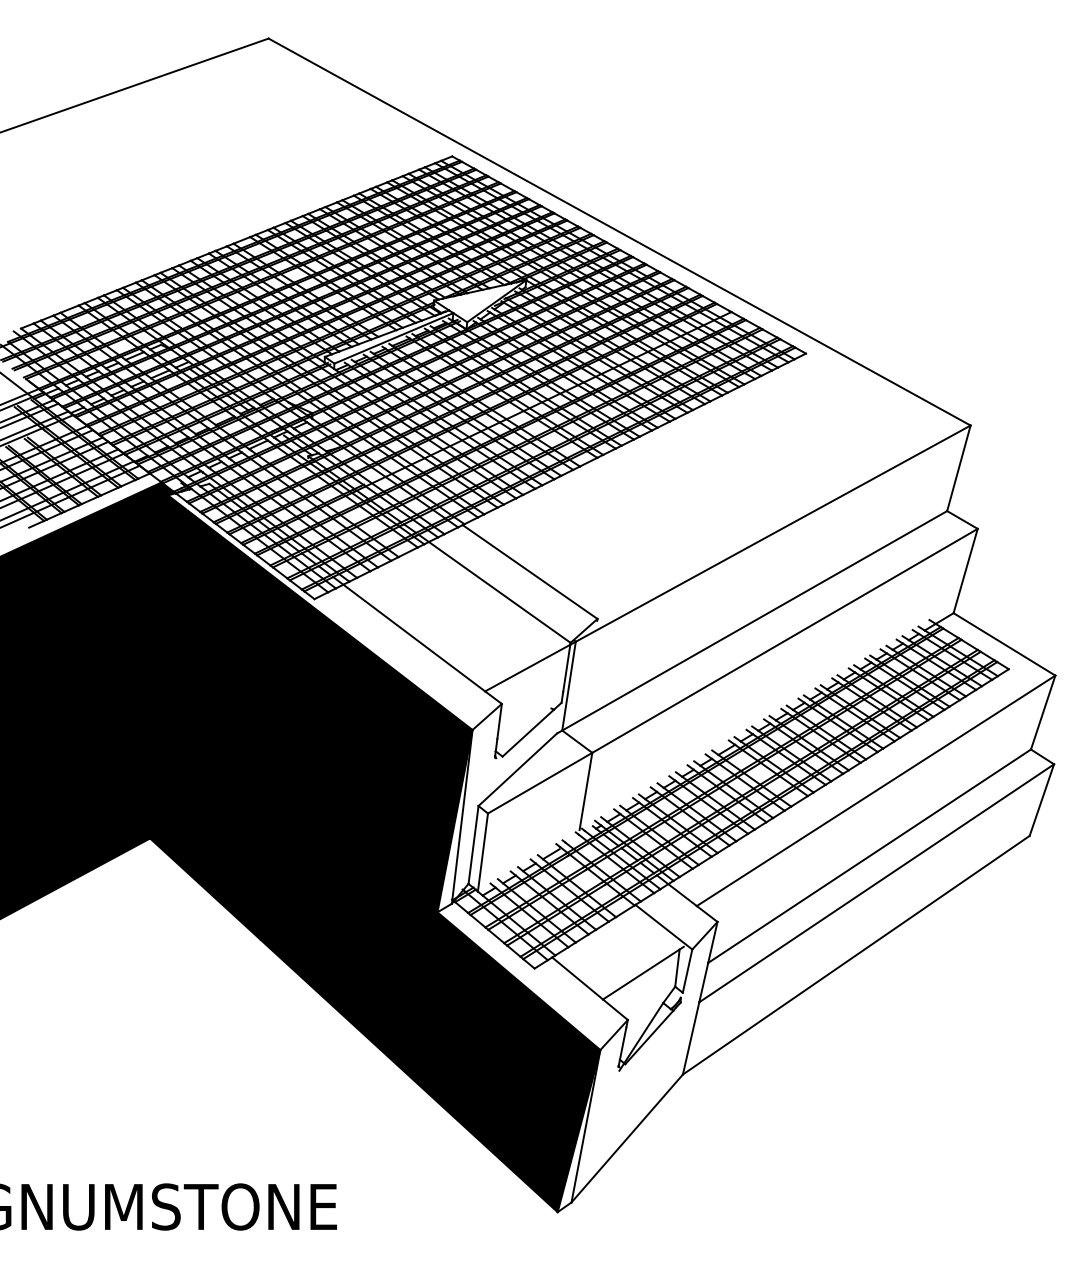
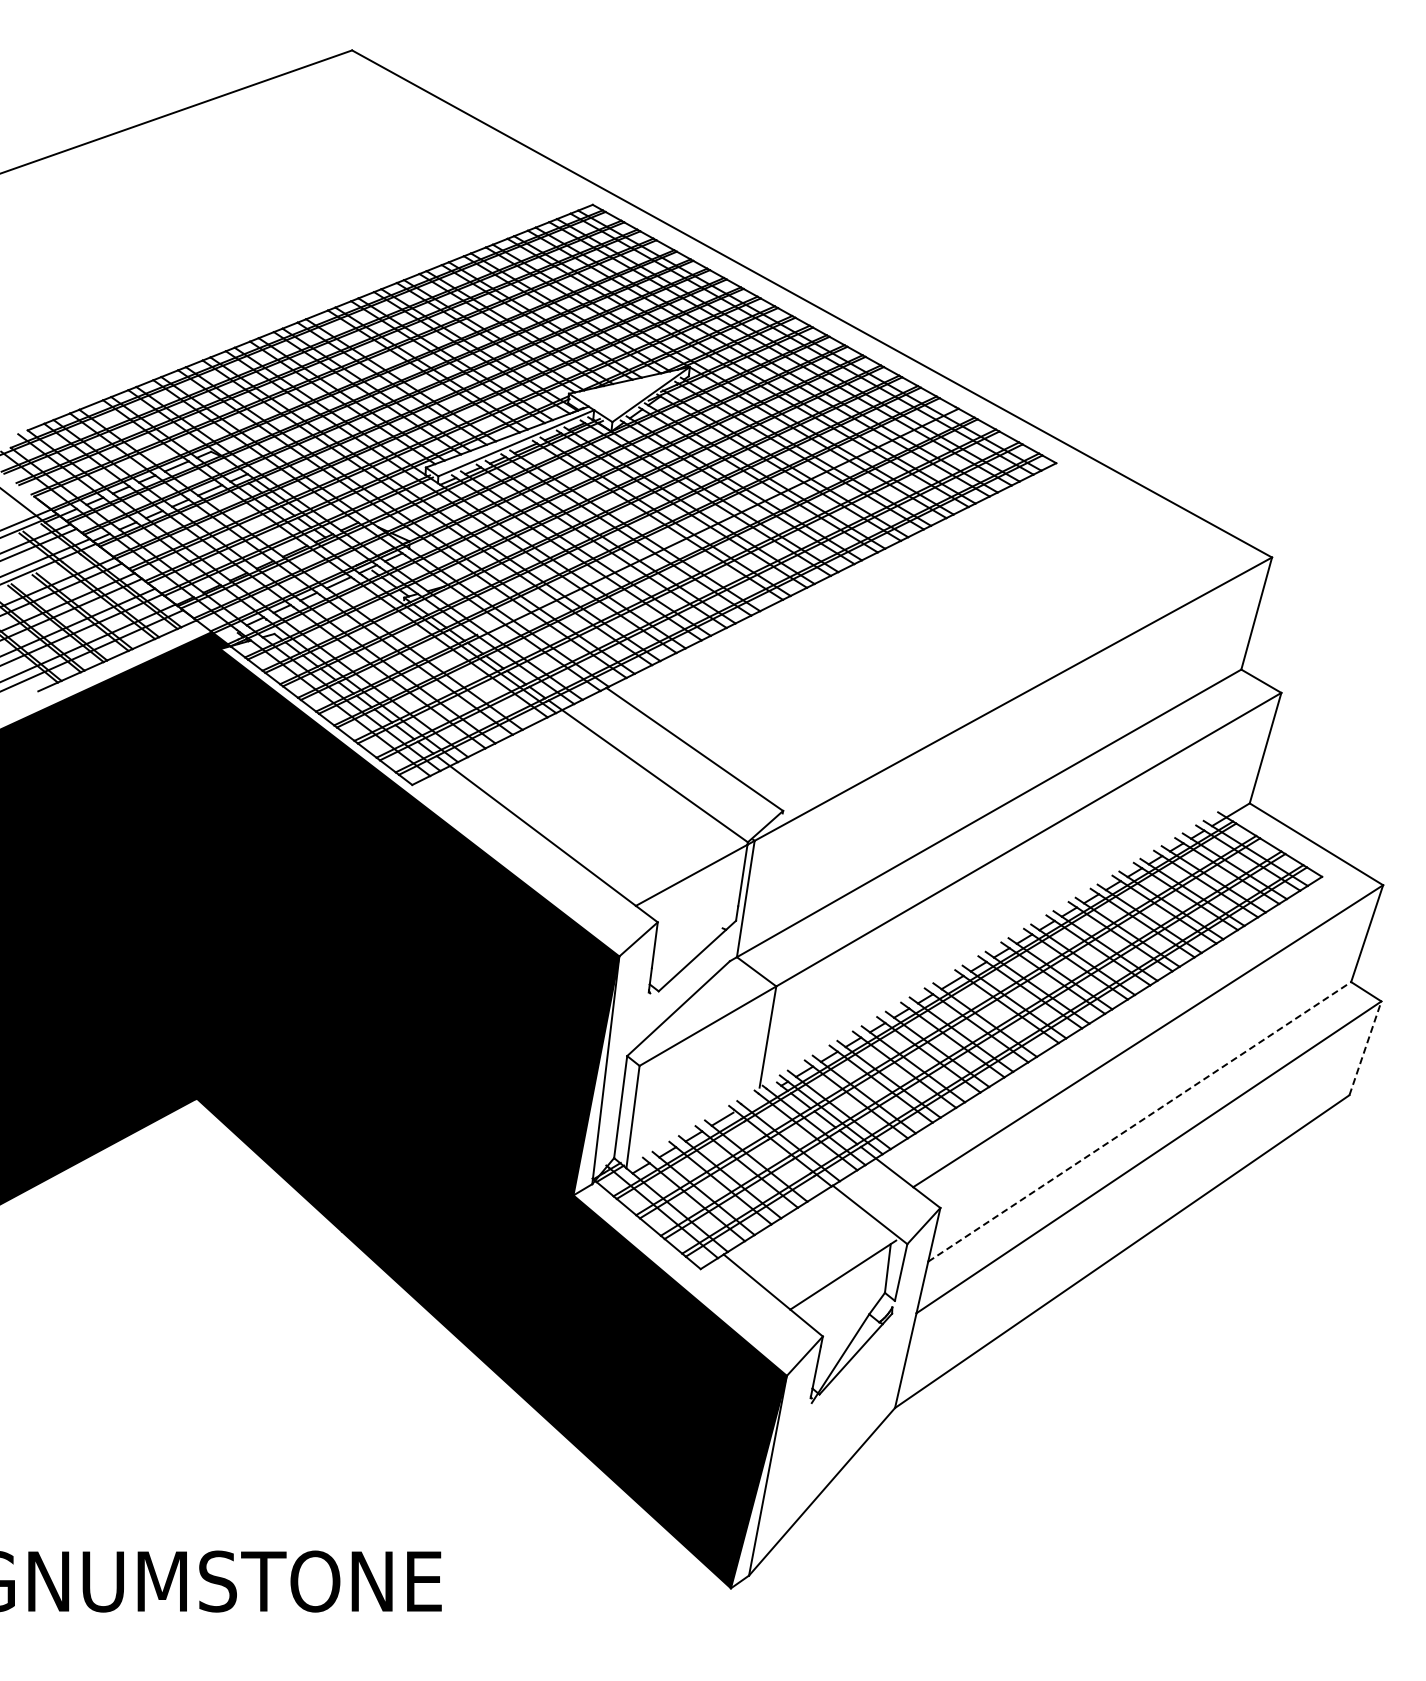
line: (1041, 800) -> (1365, 1048), solid -> dashed
line: (869, 855) -> (1139, 1121), solid -> dashed

